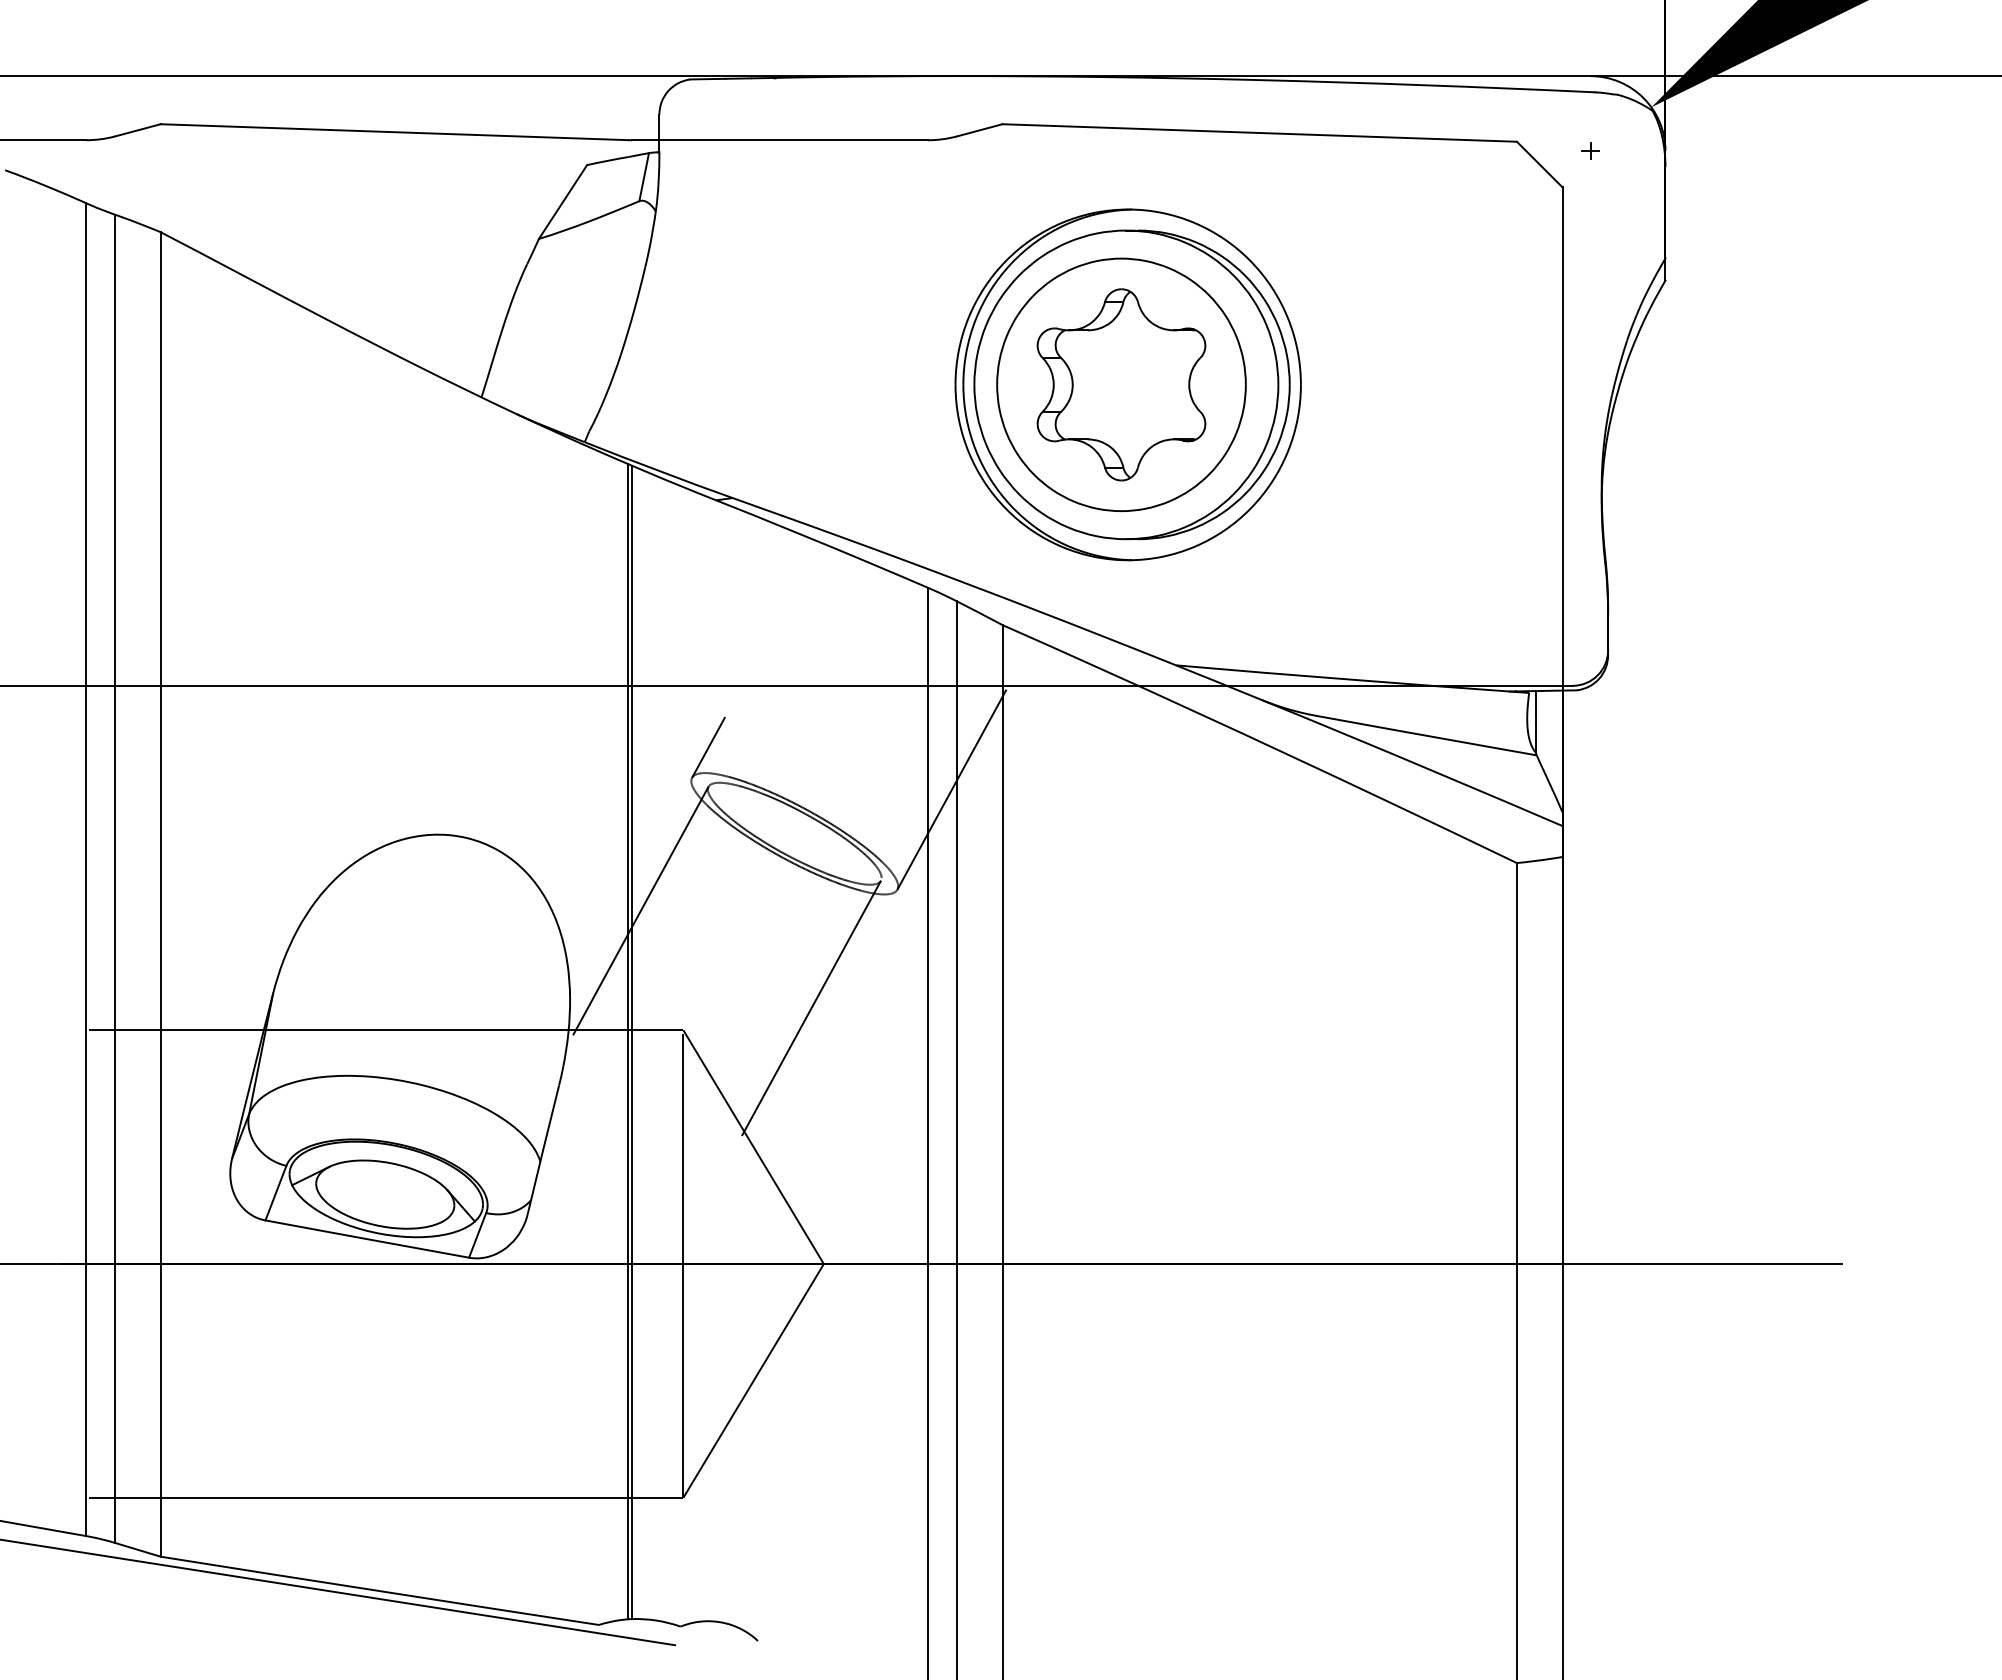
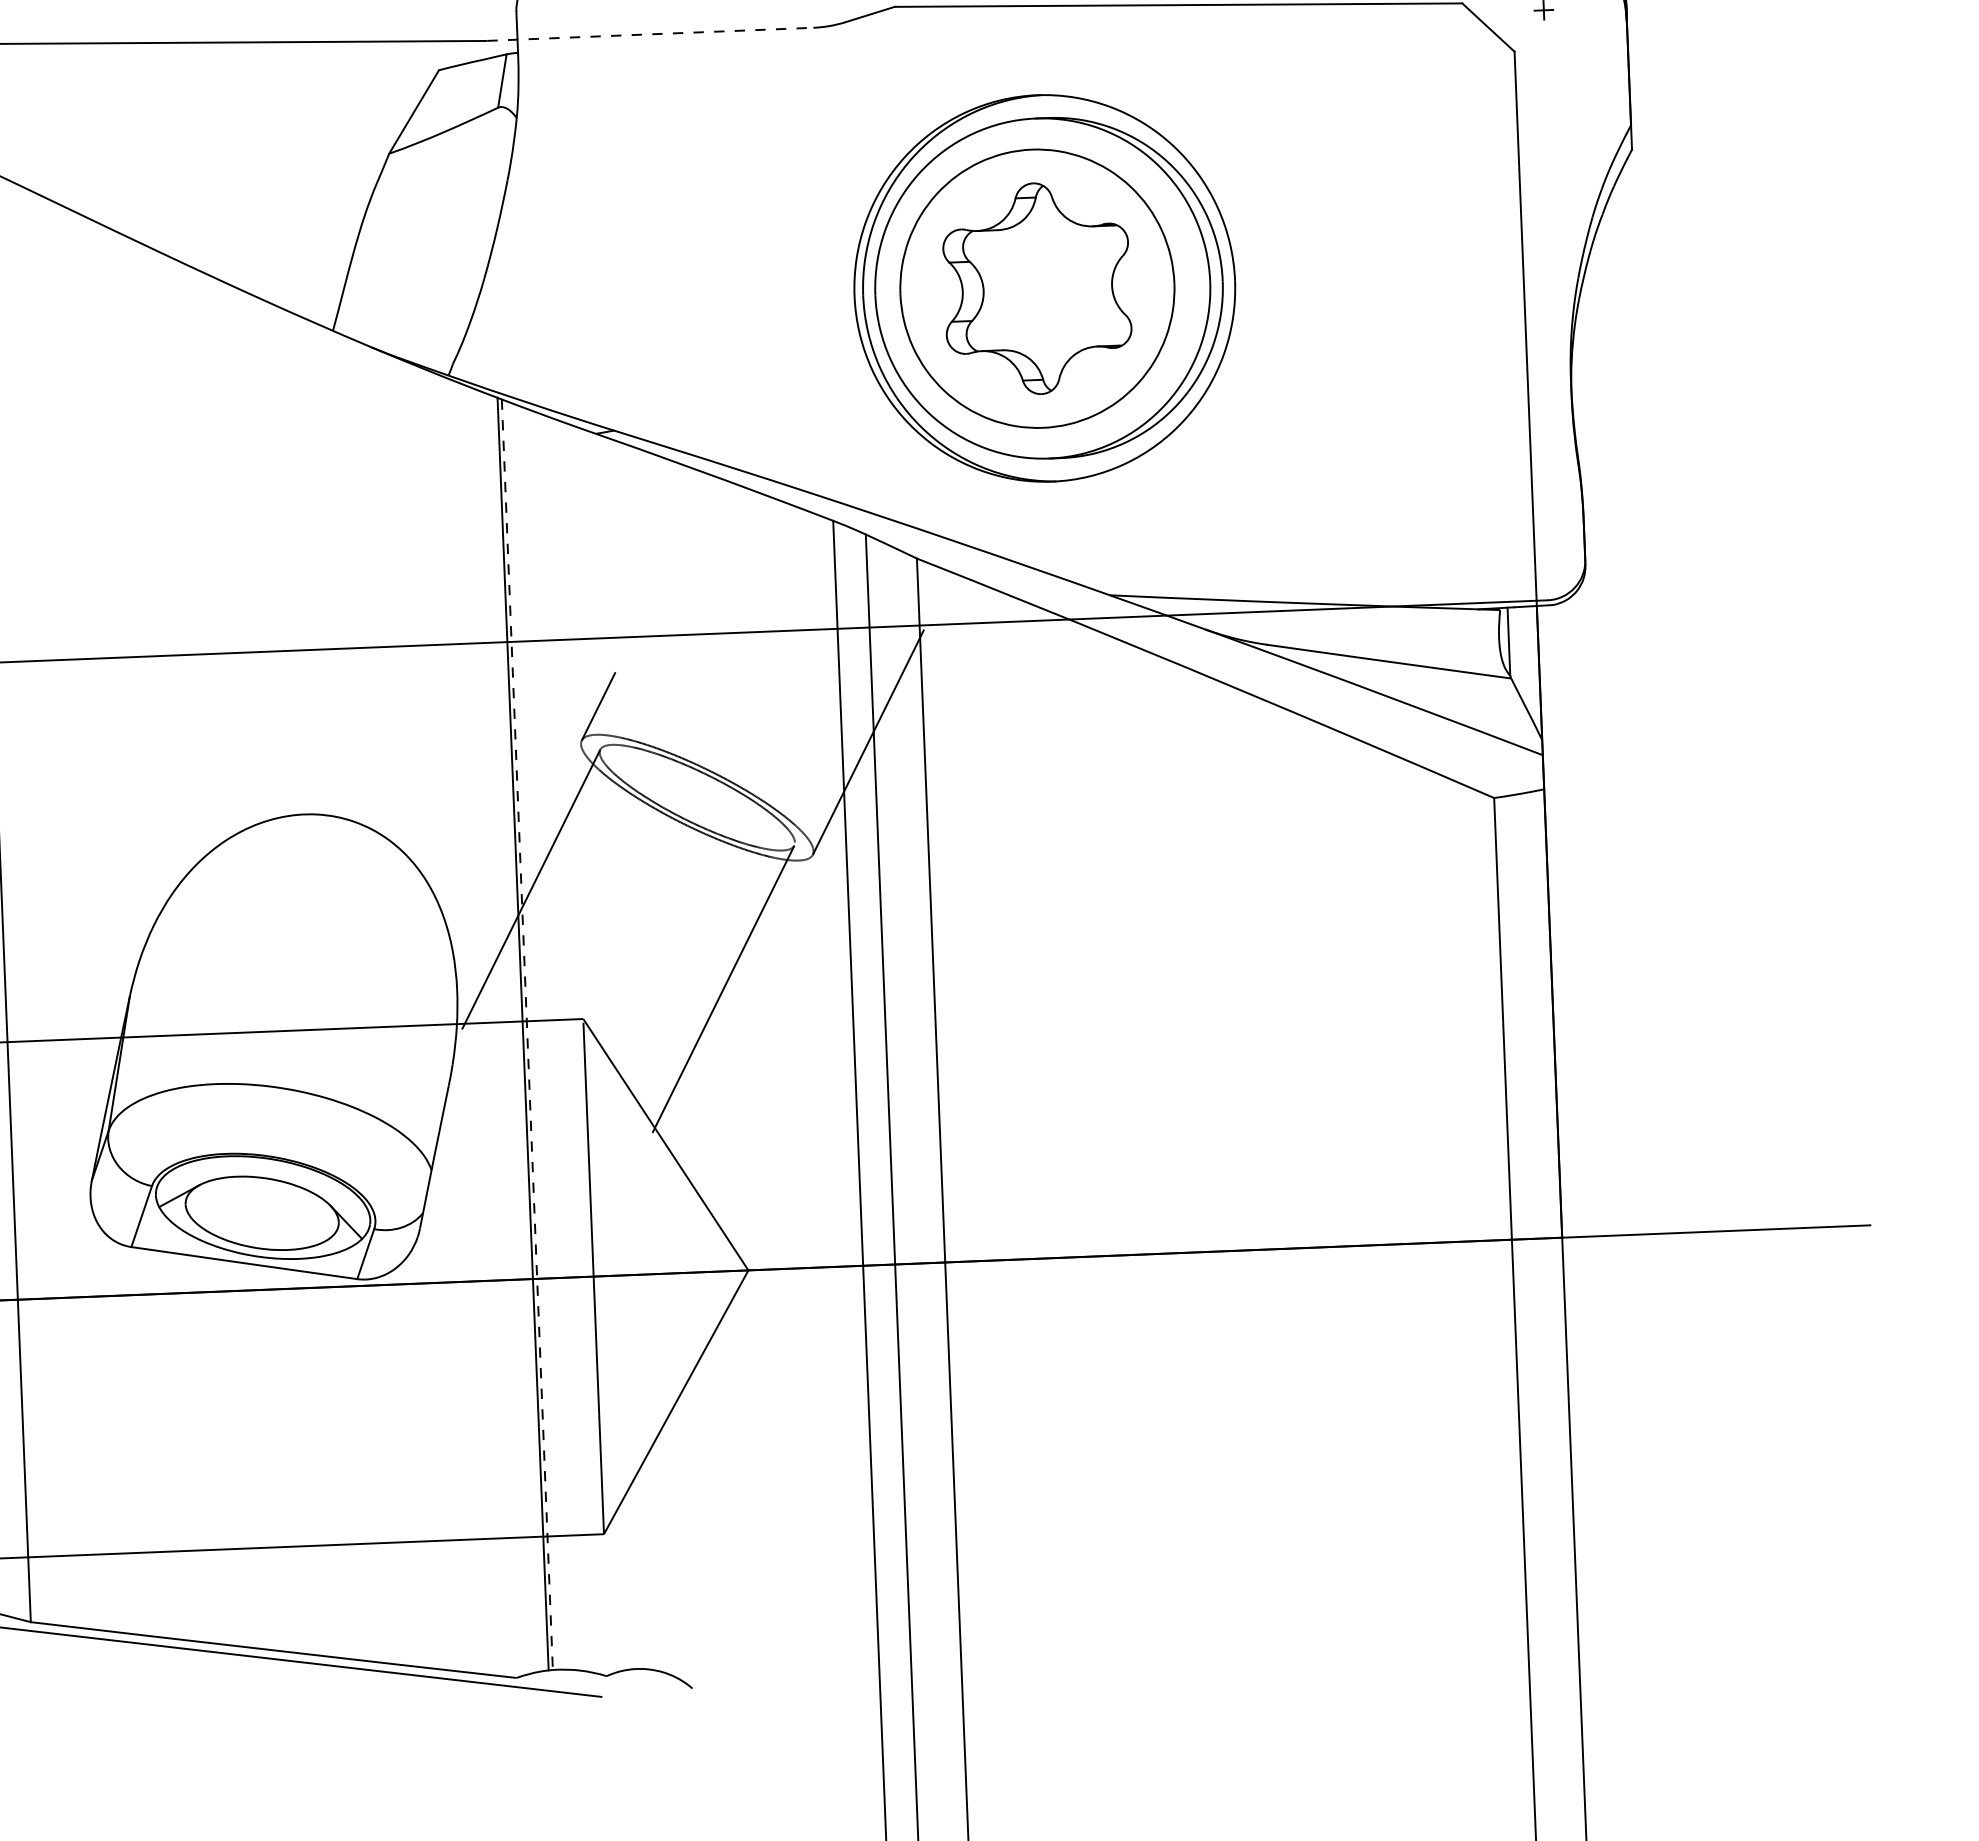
line: (780, 140) -> (650, 34), solid -> dashed
line: (632, 1042) -> (527, 1034), solid -> dashed

